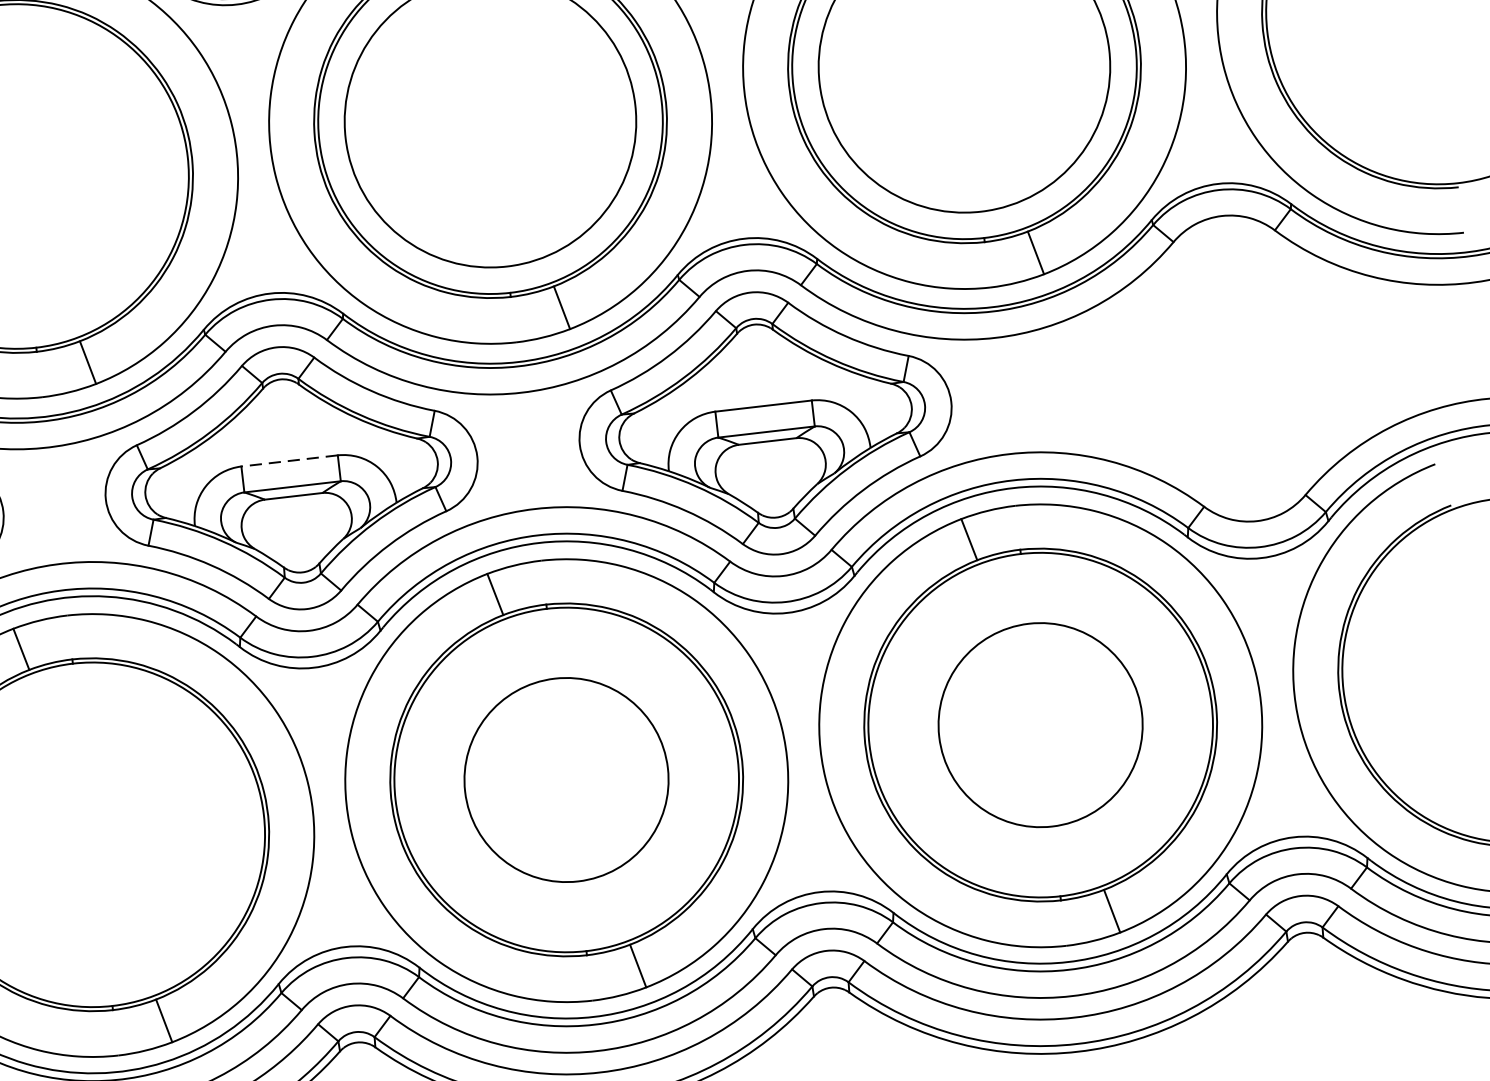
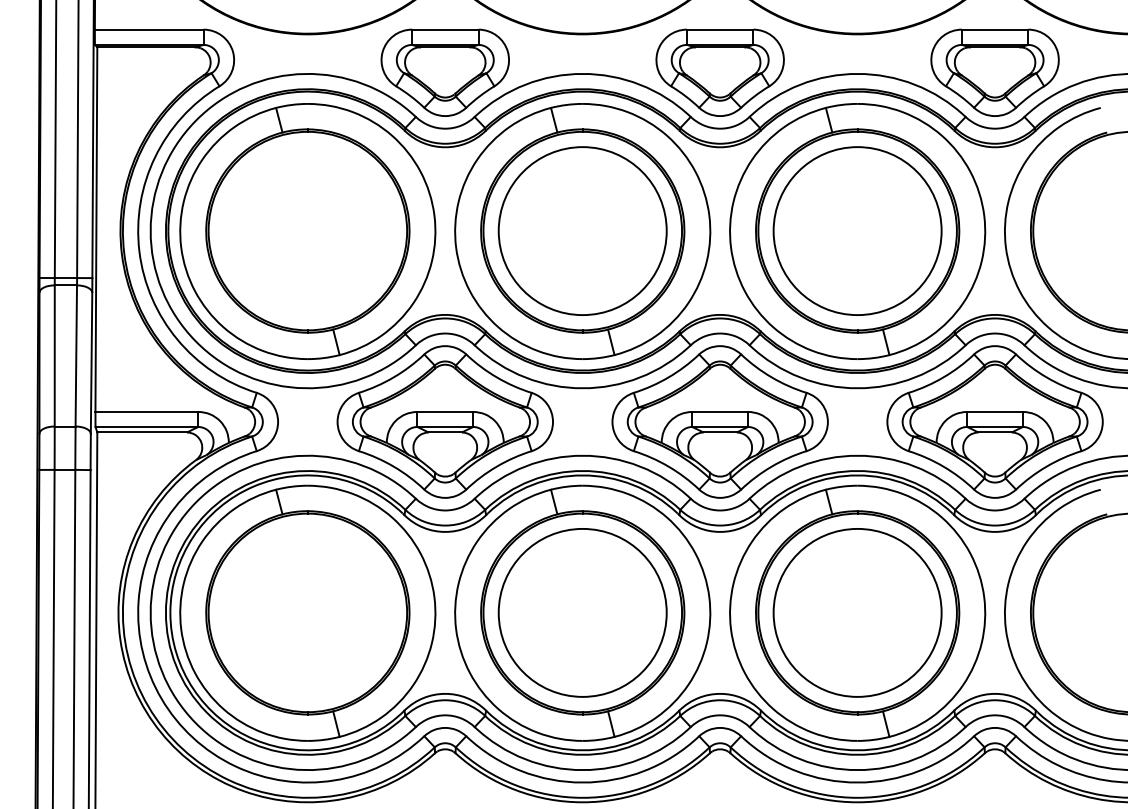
part: (1238, 367) -> (994, 421), added
line: (289, 460) -> (445, 411), dashed -> solid
circle: (1040, 724) -> (857, 612), size x1.43
circle: (566, 779) -> (582, 612), size x1.43

